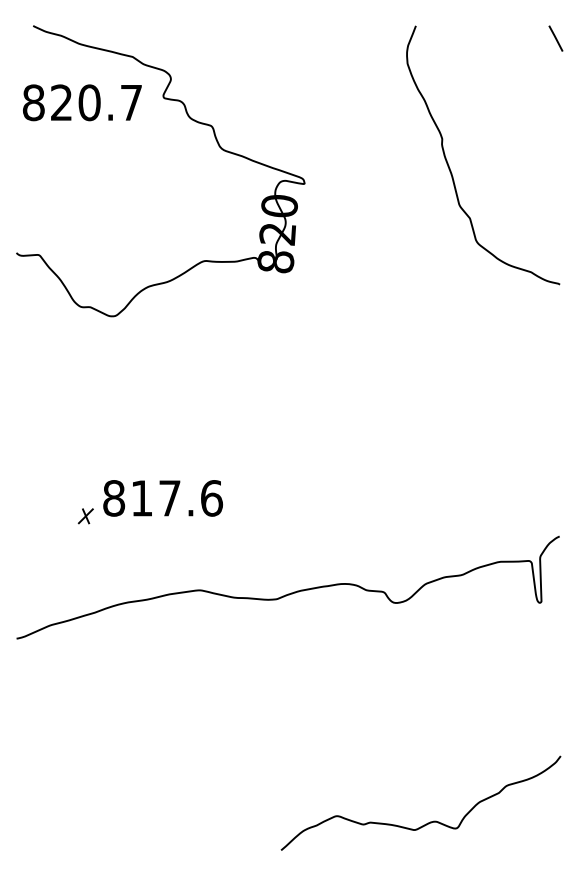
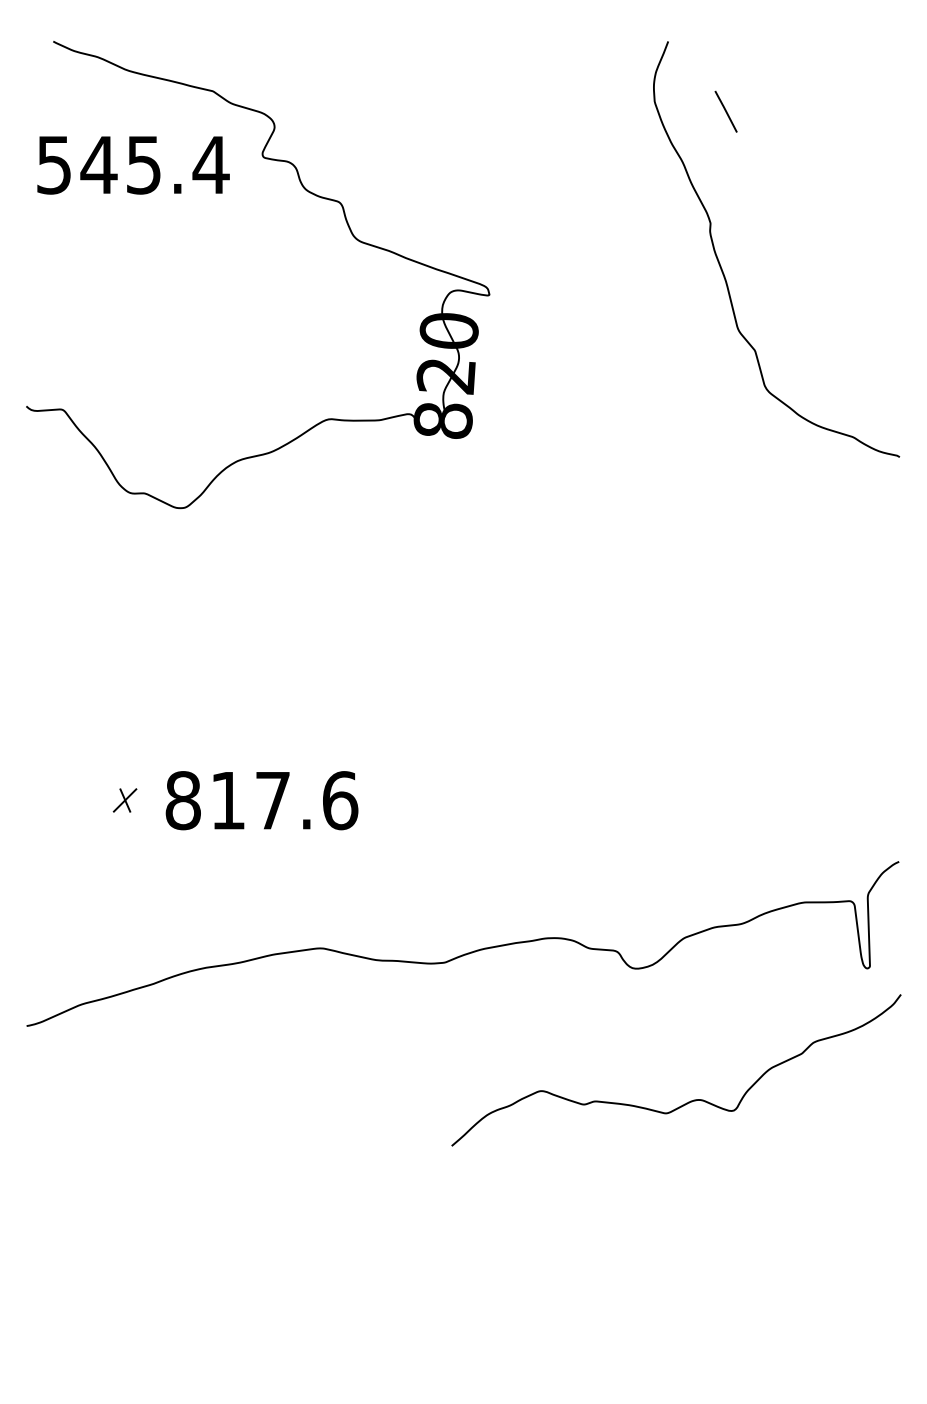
line: (555, 38) -> (725, 111), moved
text: (82, 102) -> (132, 164), 820.7 -> 545.4
part: (85, 516) -> (124, 800), moved
curve: (430, 821) -> (691, 1099), moved

